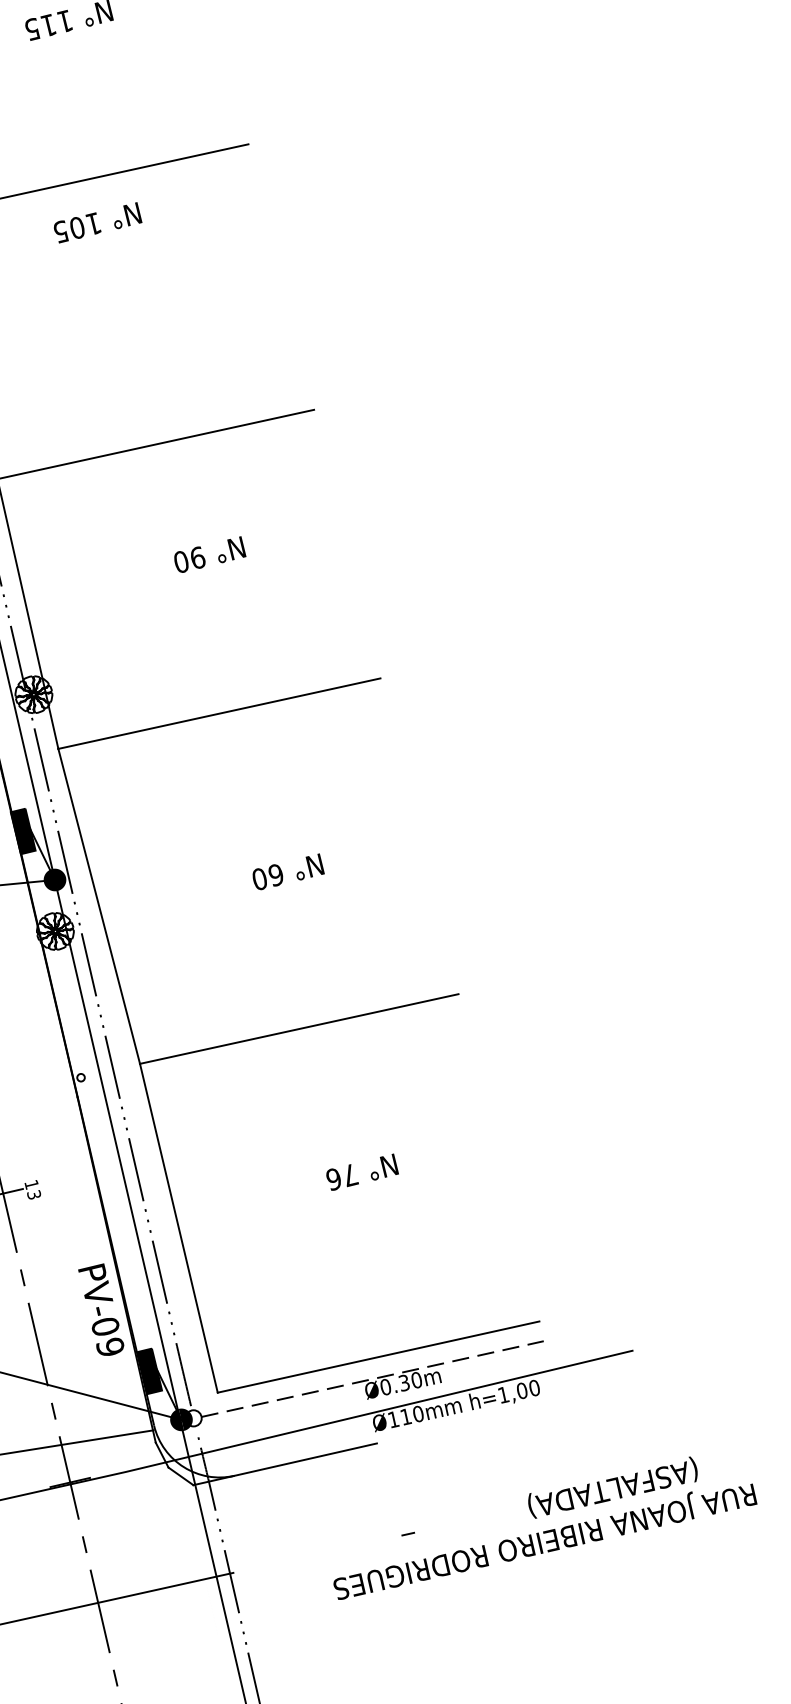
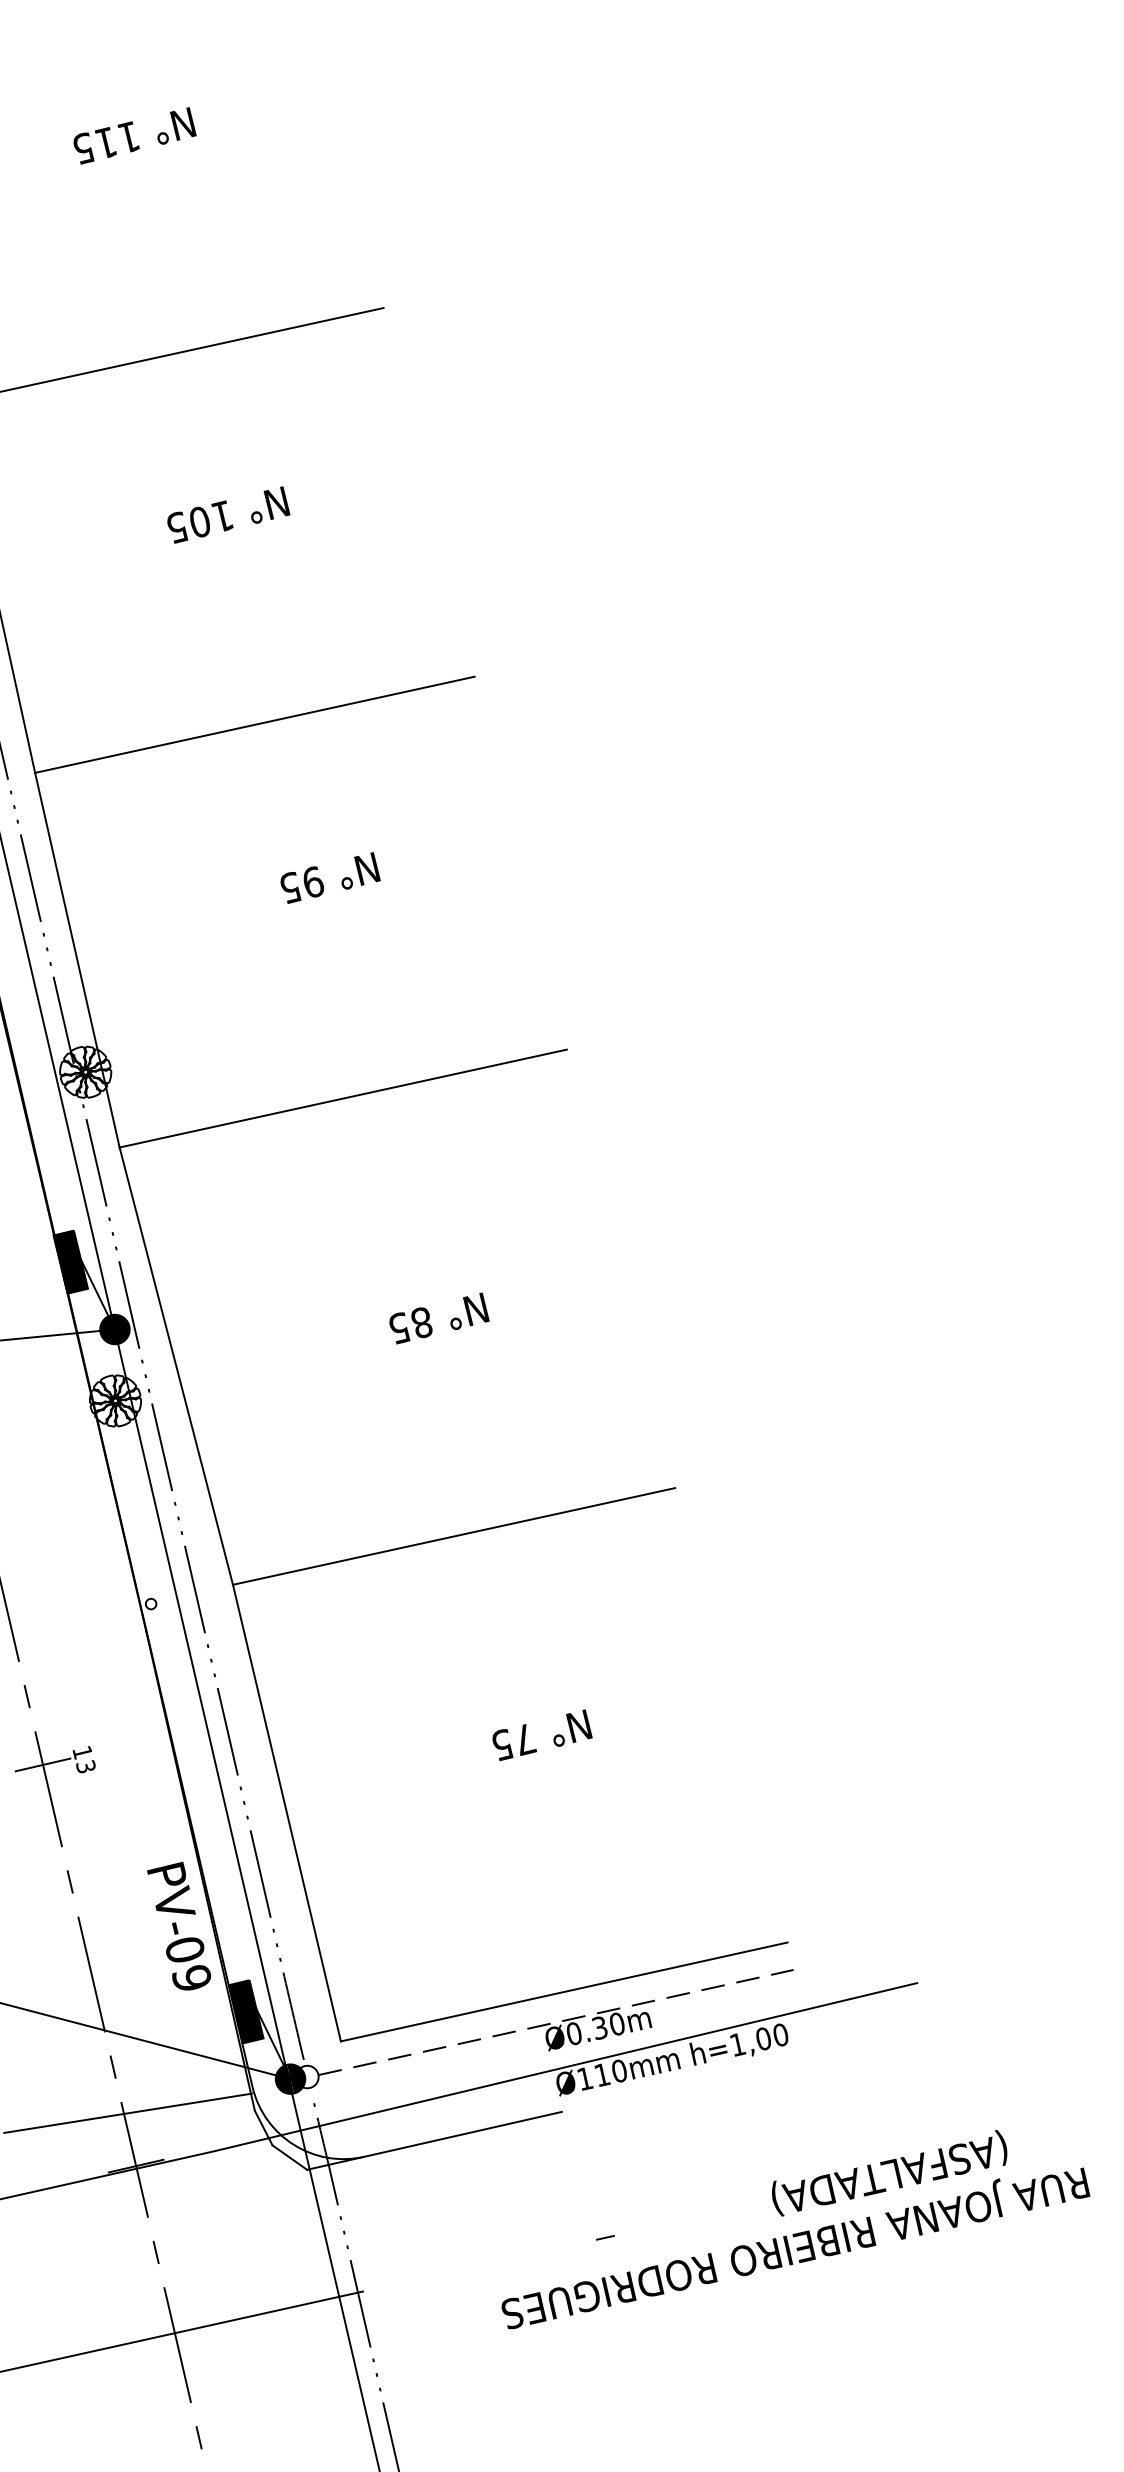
text: (97, 222) -> (228, 514), moved
text: (181, 561) -> (290, 887), 90 -> 95
text: (267, 877) -> (410, 1325), 60 -> 85
text: (334, 1179) -> (502, 1745), 76 -> 75

